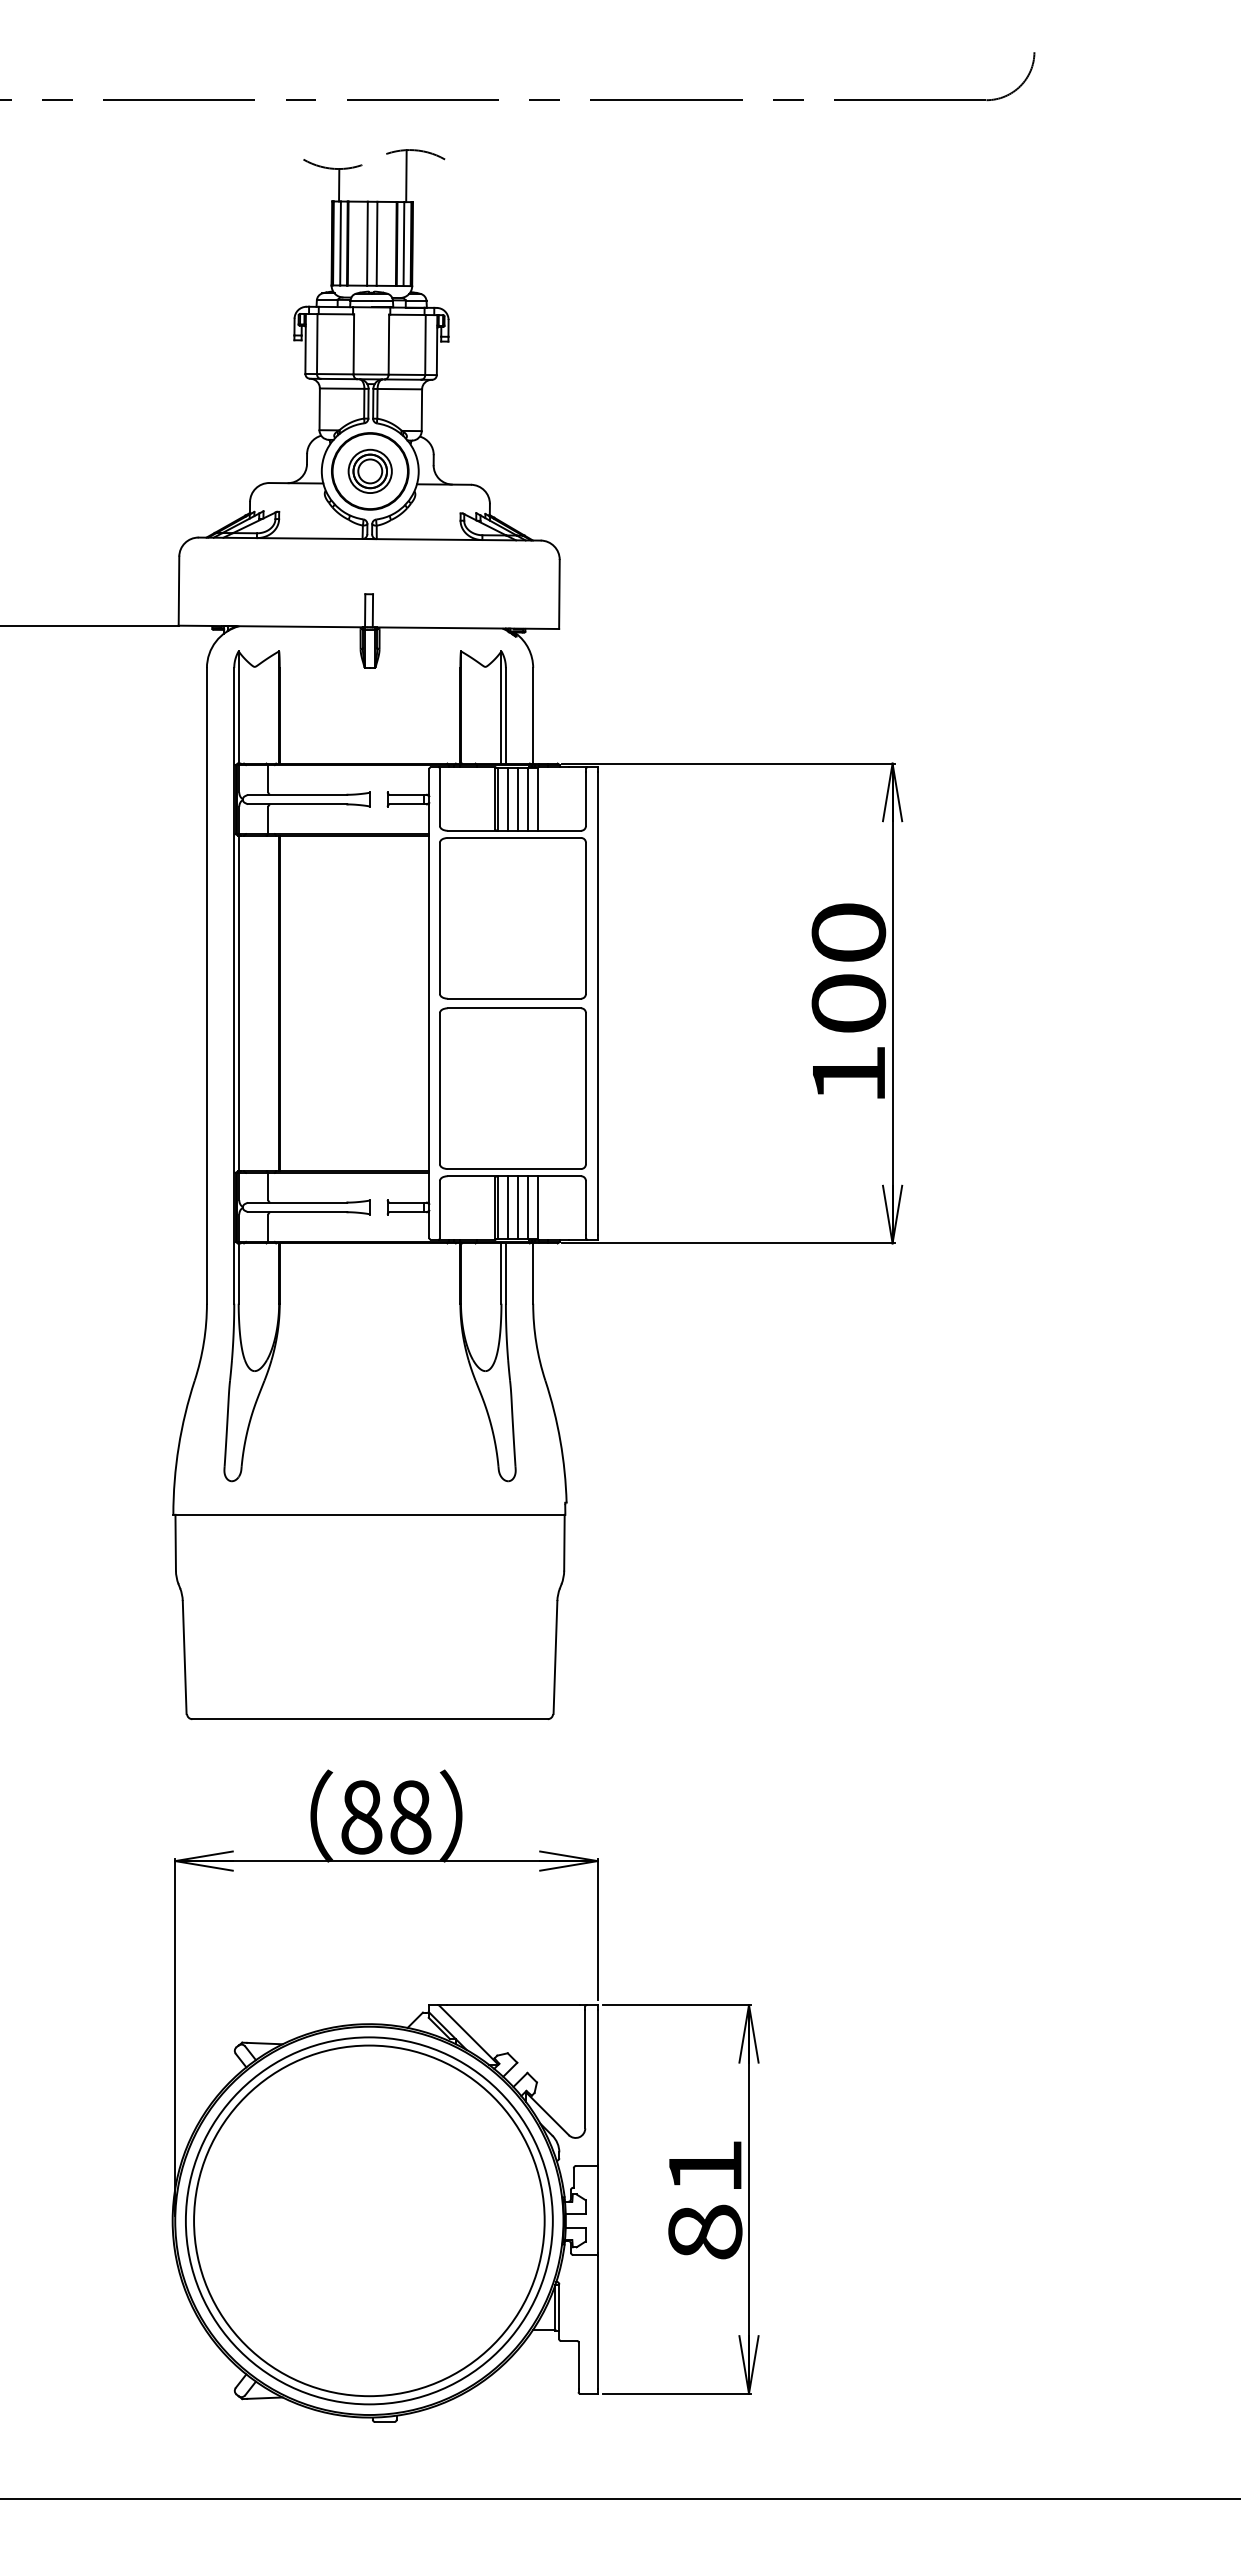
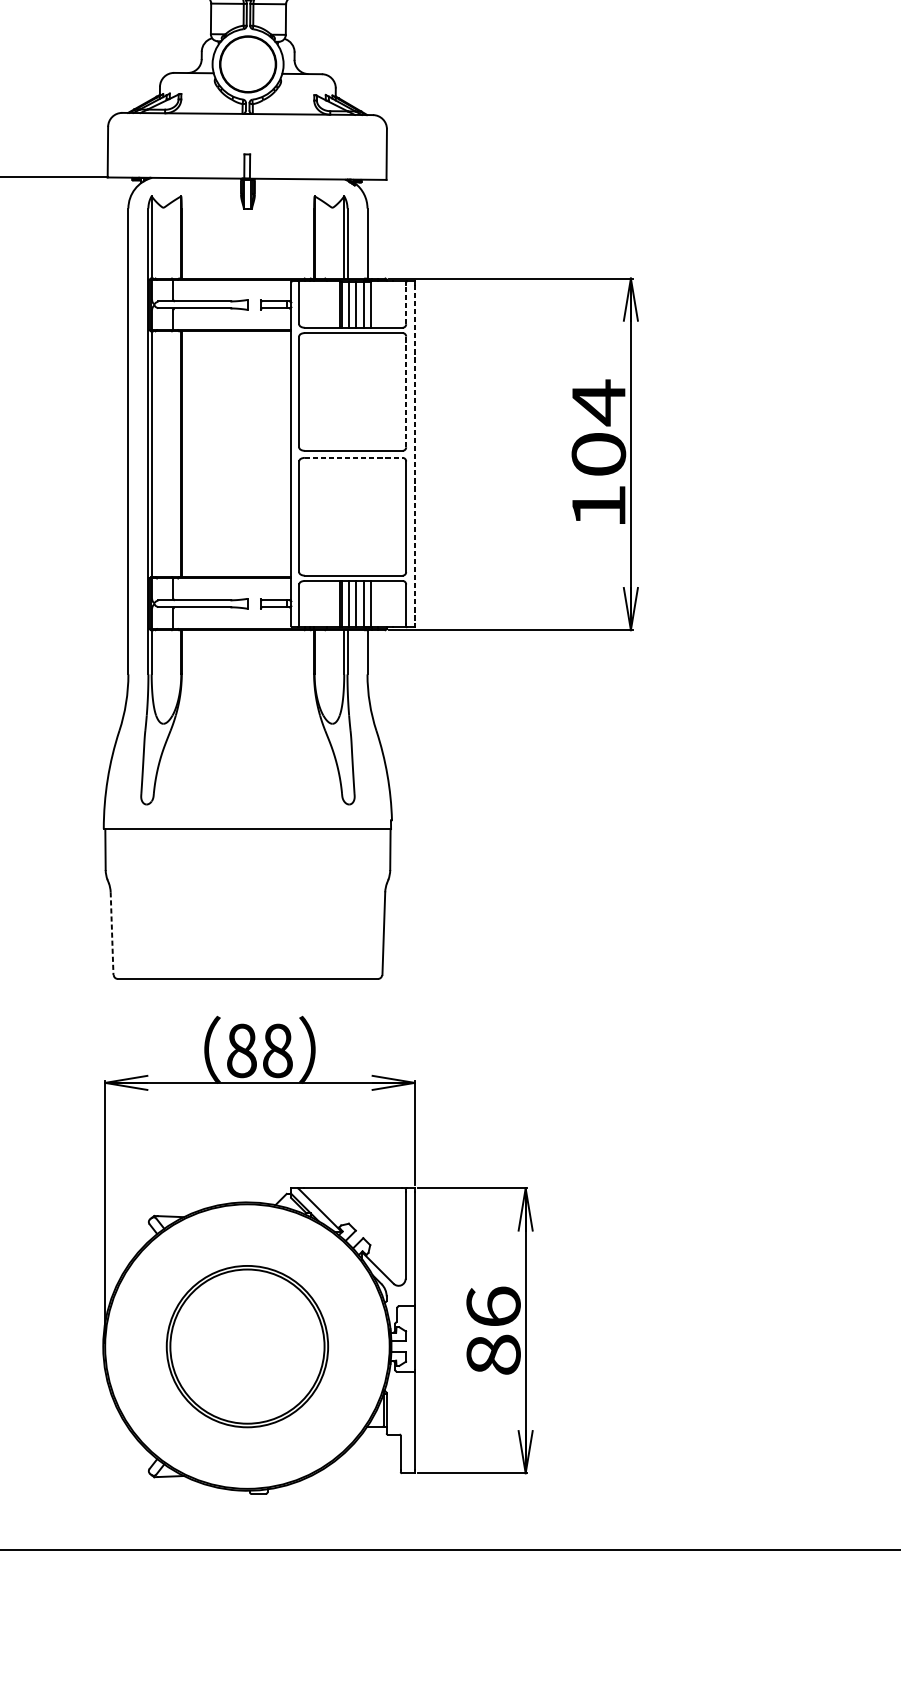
part: (369, 470) -> (247, 63), removed
line: (585, 799) -> (405, 304), solid -> dashed
line: (585, 918) -> (405, 392), solid -> dashed
text: (848, 933) -> (598, 403), 100 -> 104
line: (598, 1004) -> (415, 455), solid -> dashed
line: (514, 1008) -> (353, 458), solid -> dashed
line: (184, 1657) -> (111, 933), solid -> dashed
text: (705, 2165) -> (493, 1306), 81 -> 86
part: (369, 2220) -> (247, 1346), size x0.6

